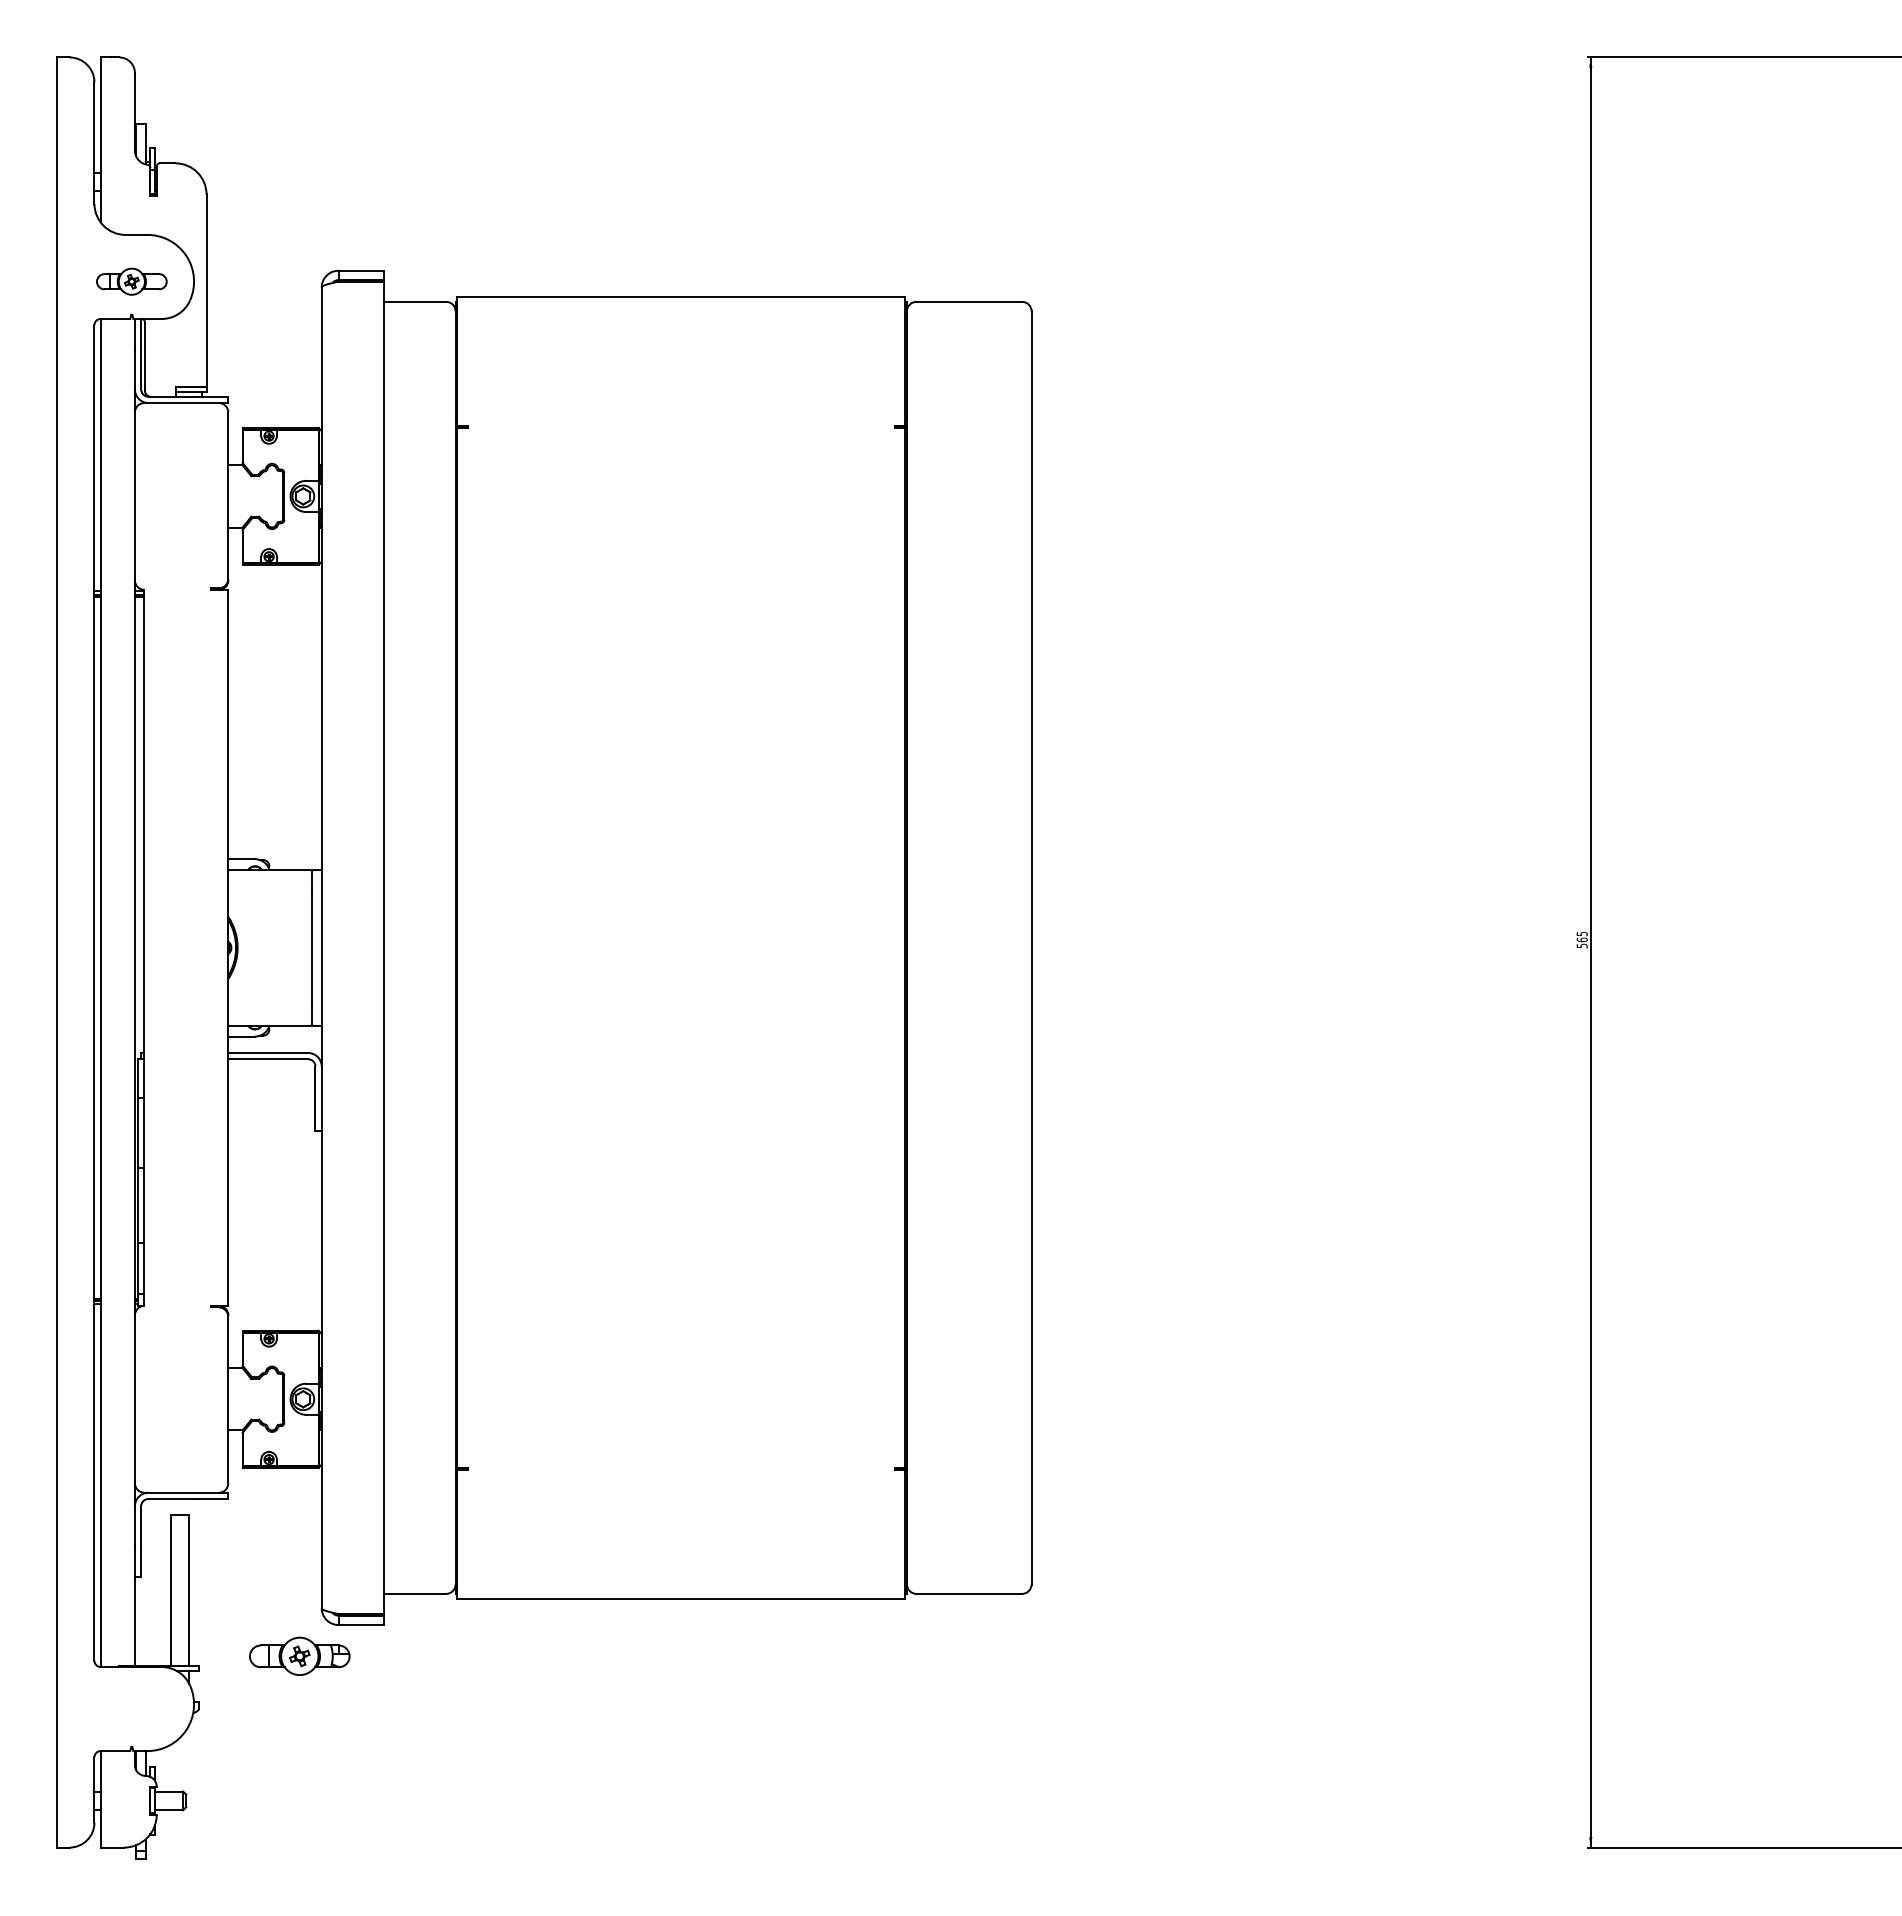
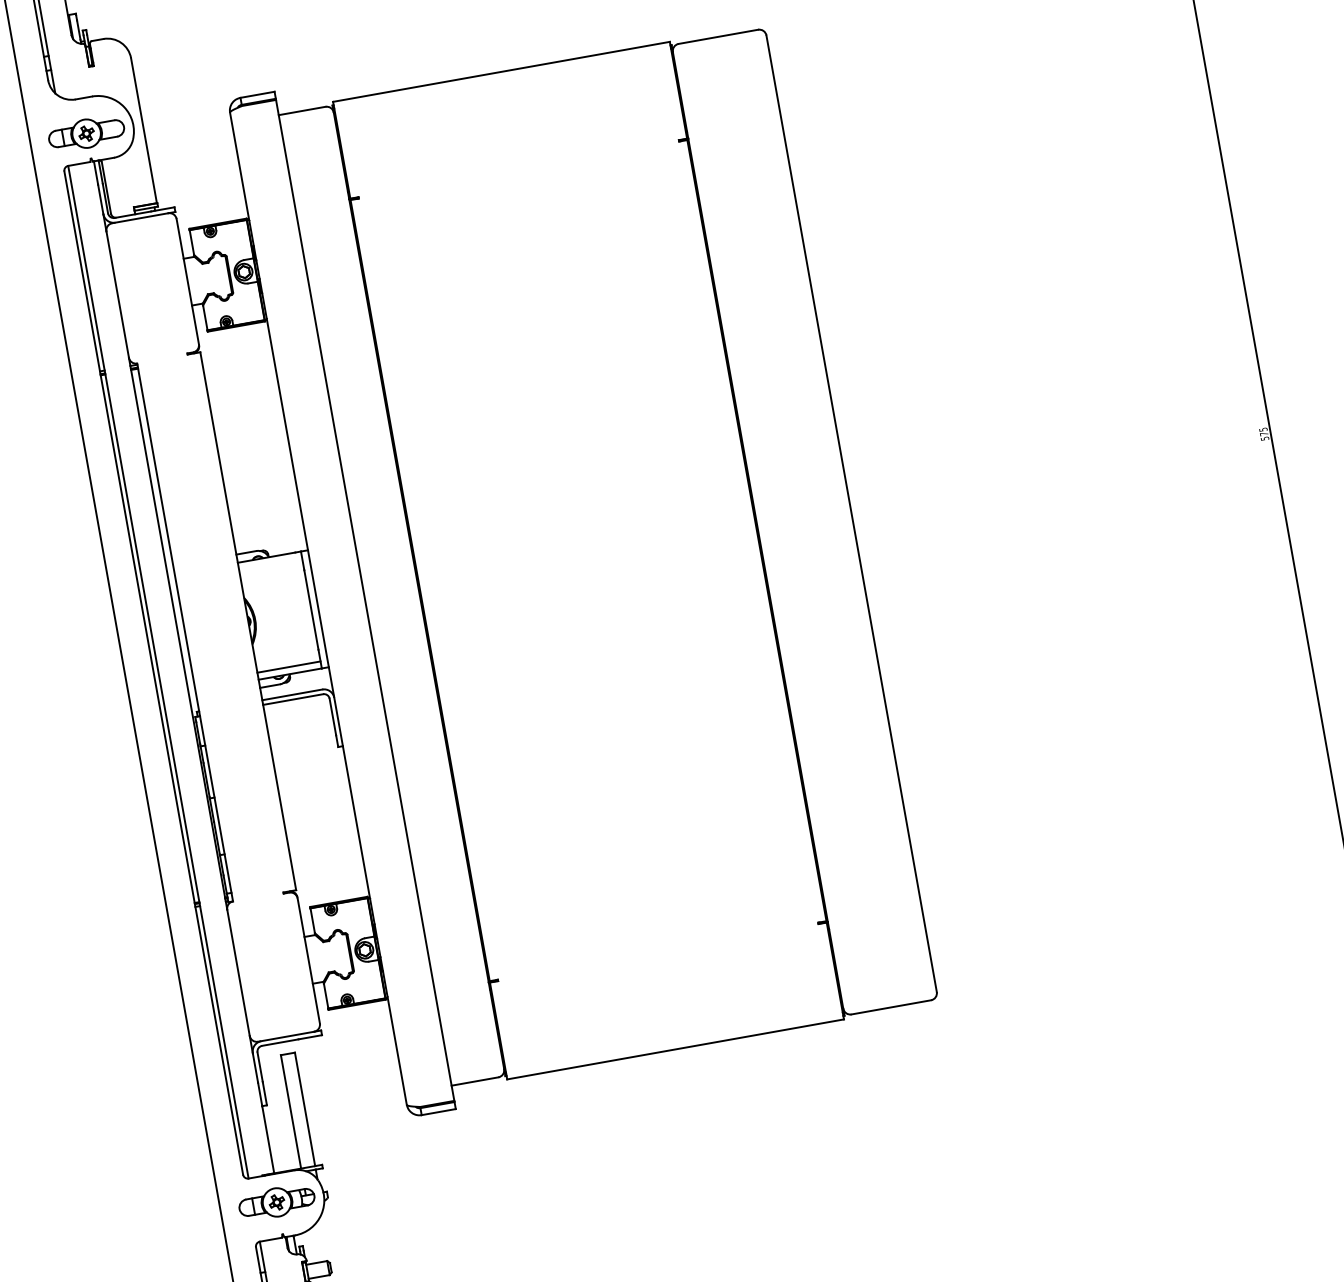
part: (131, 281) -> (86, 133), size x1.43
text: (1581, 939) -> (1263, 433), 565 -> 575
line: (270, 1016) -> (289, 667), added
part: (299, 1655) -> (276, 1201), moved

